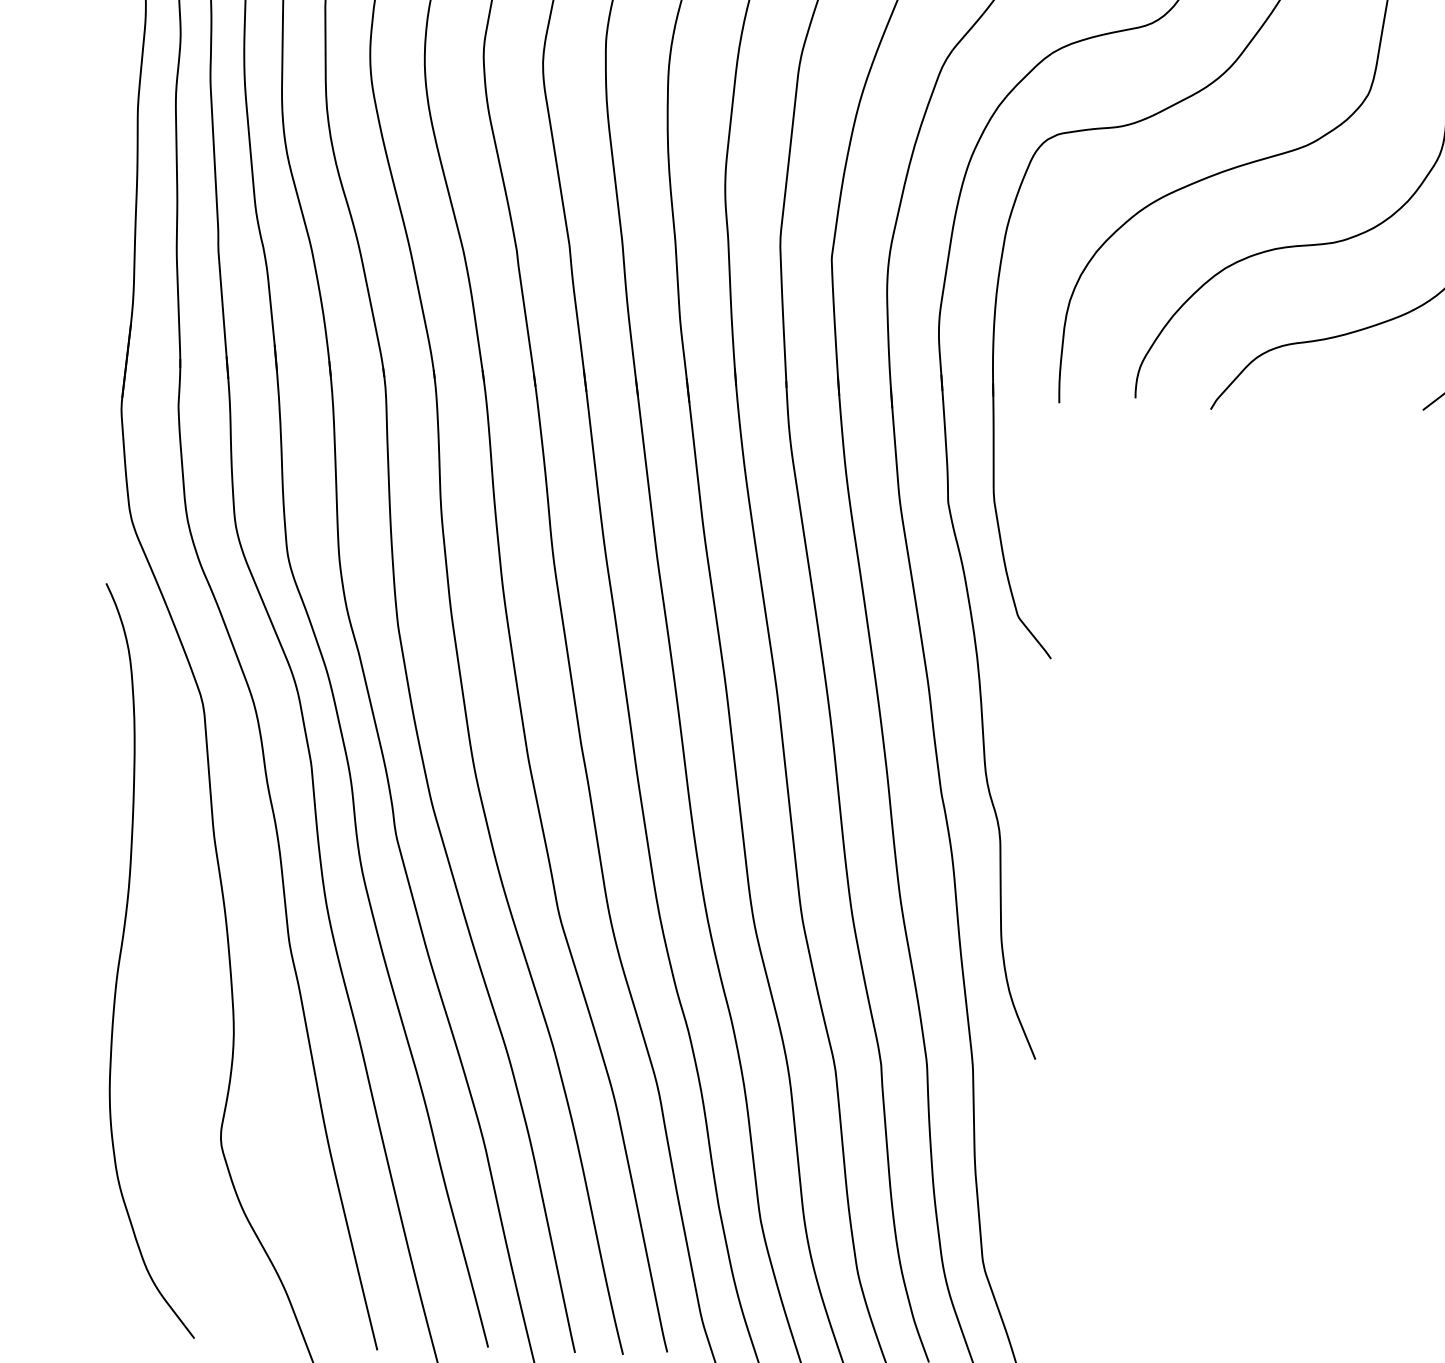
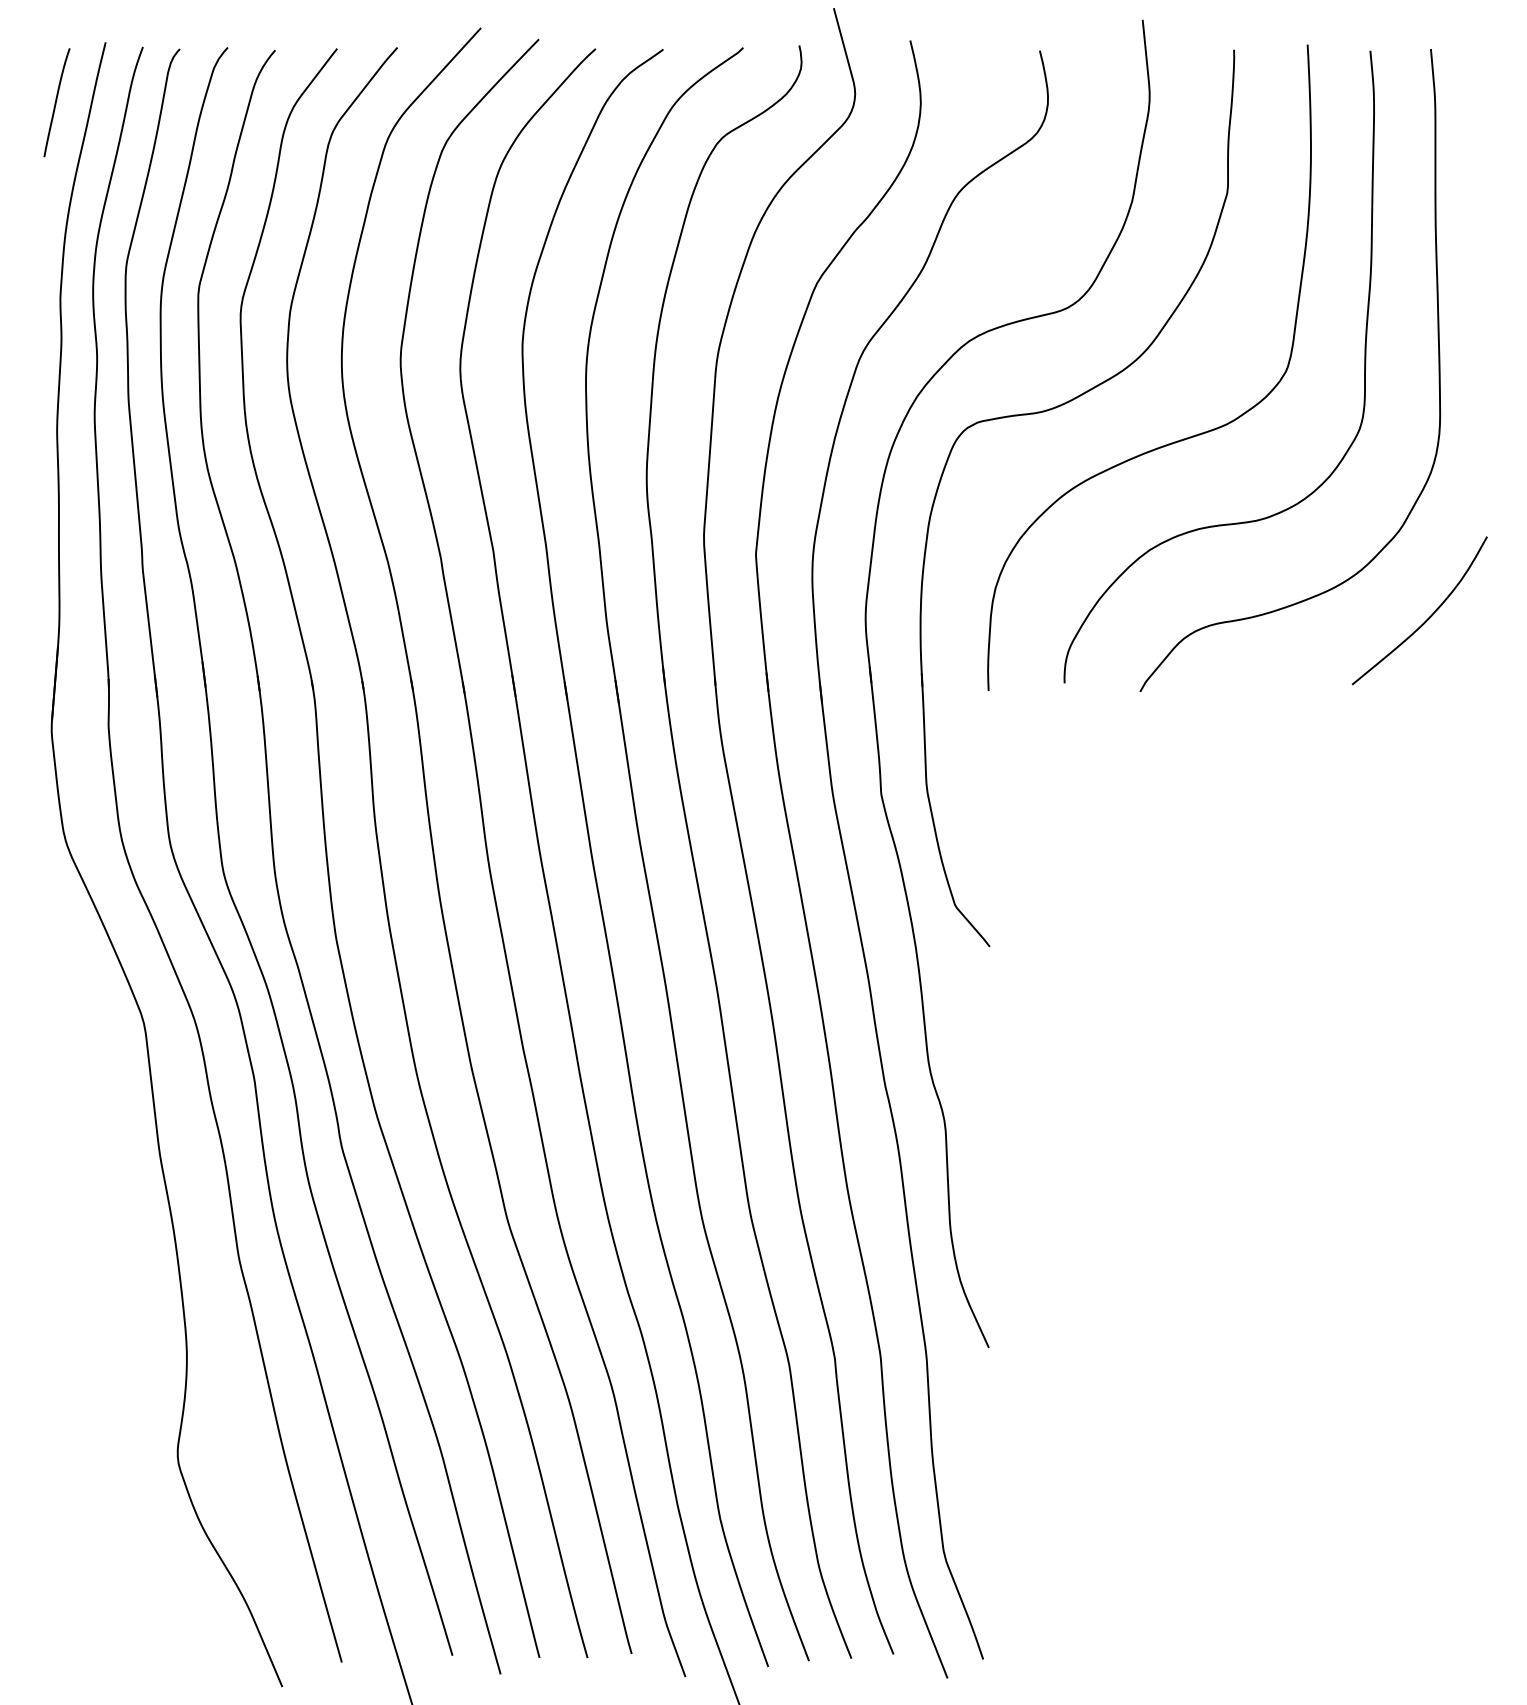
curve: (121, 956) -> (71, 1278), removed

